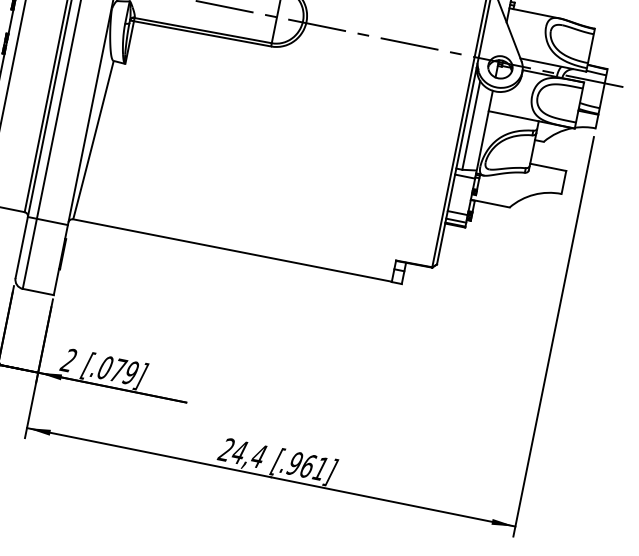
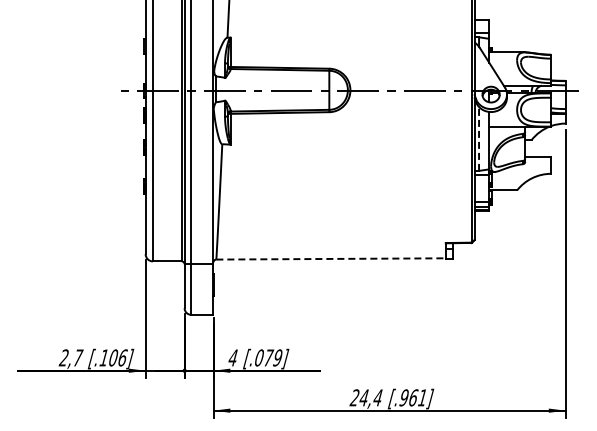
line: (472, 124) -> (479, 138), solid -> dashed
line: (233, 250) -> (331, 258), solid -> dashed
text: (68, 359) -> (232, 357), 2 -> 4

